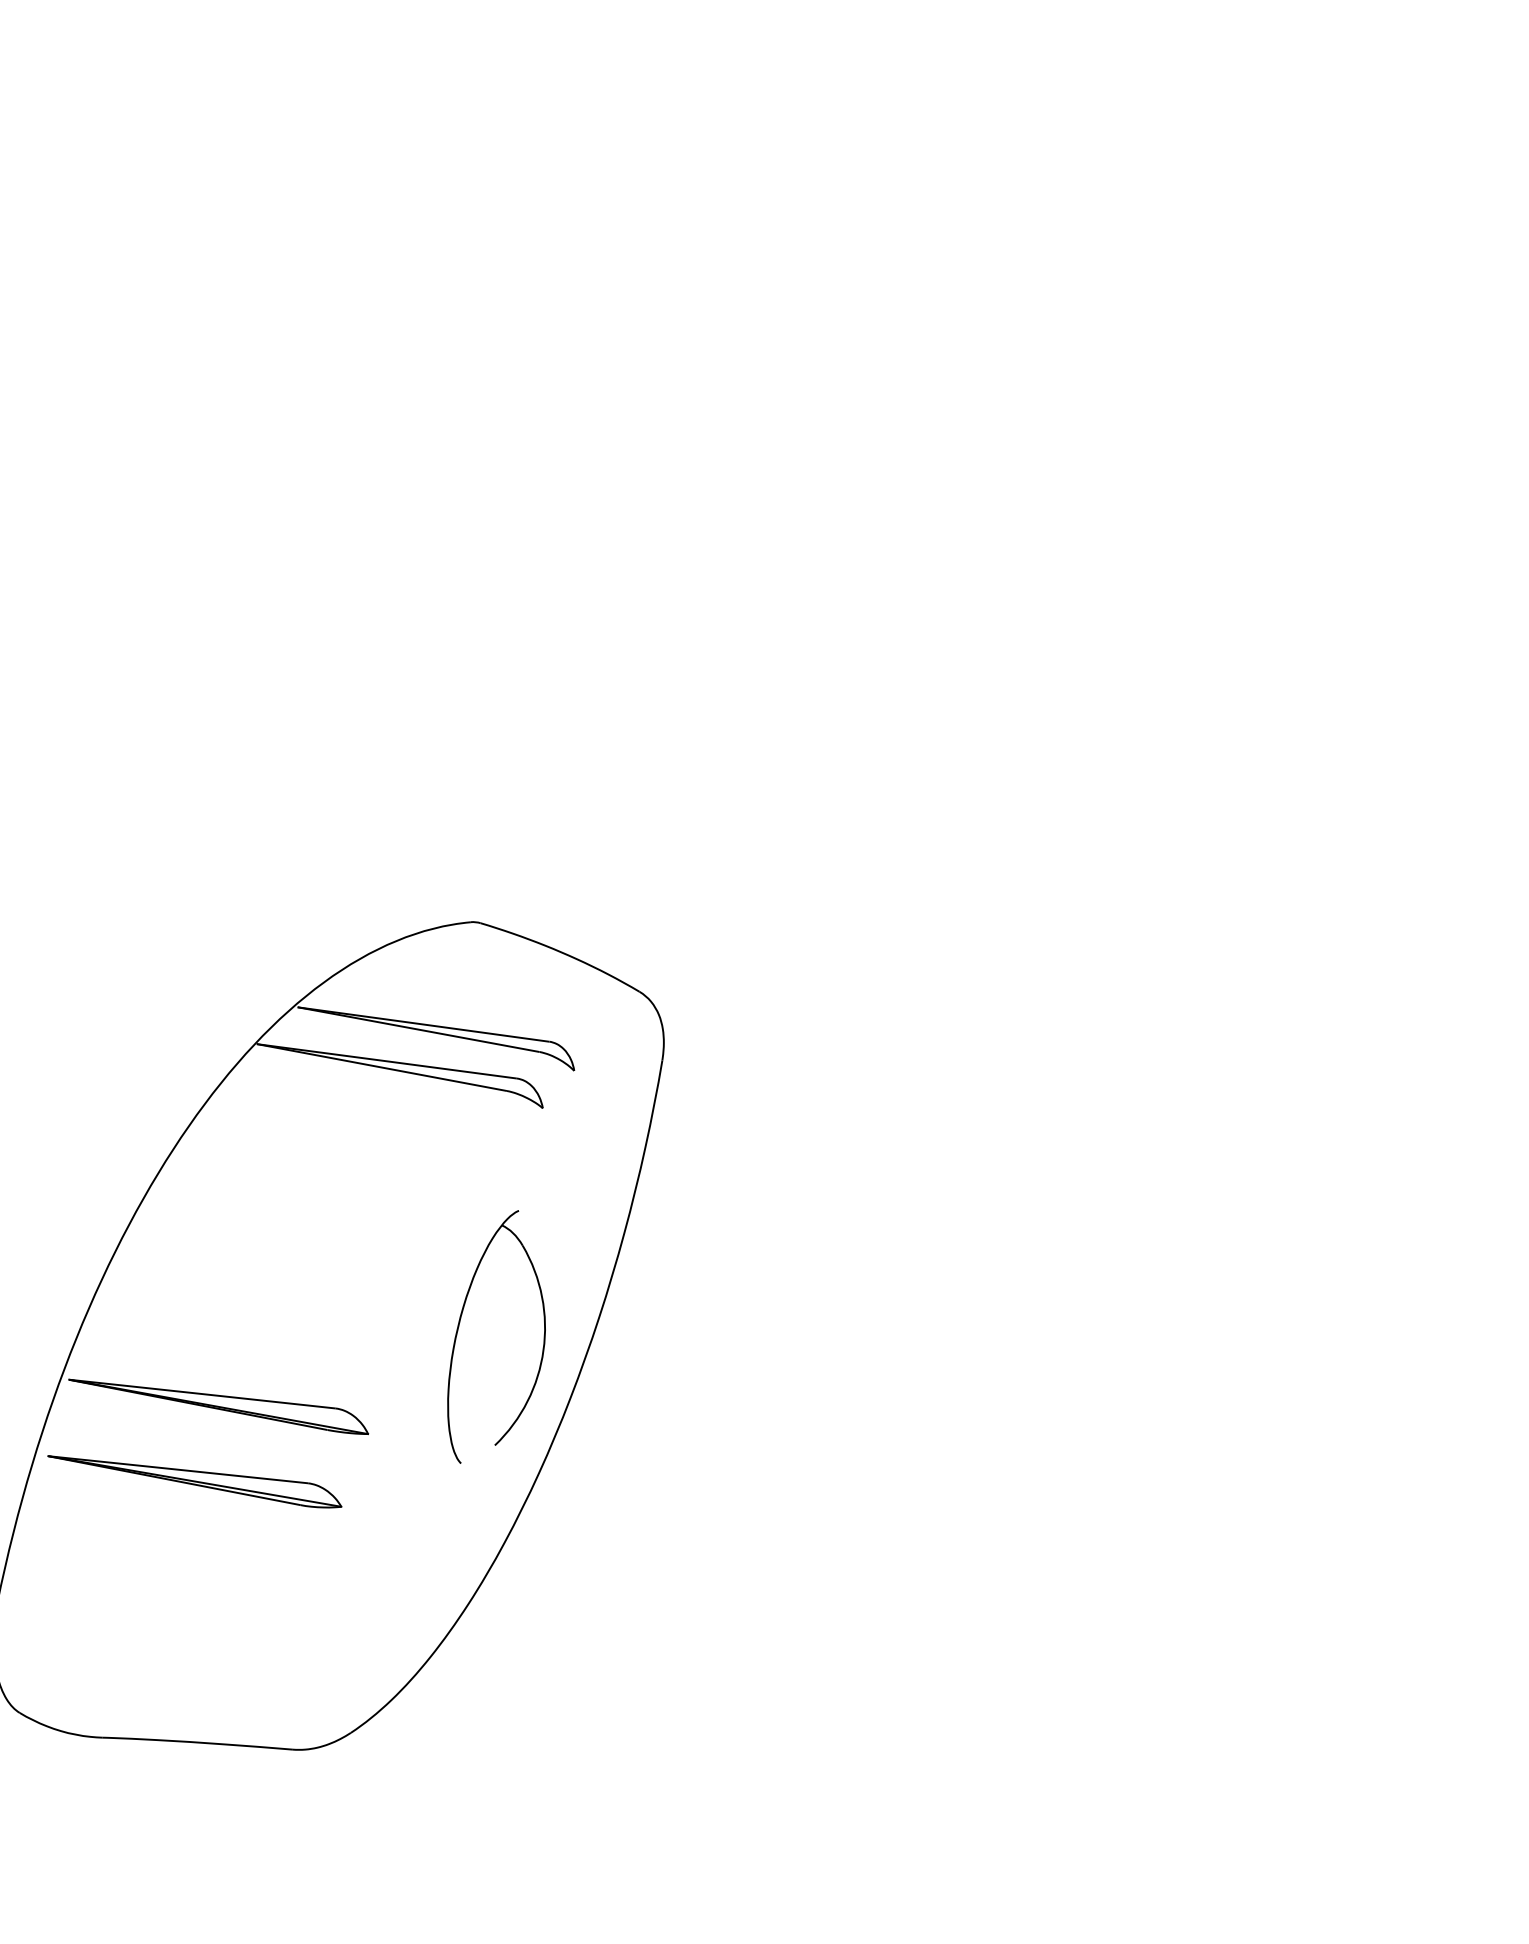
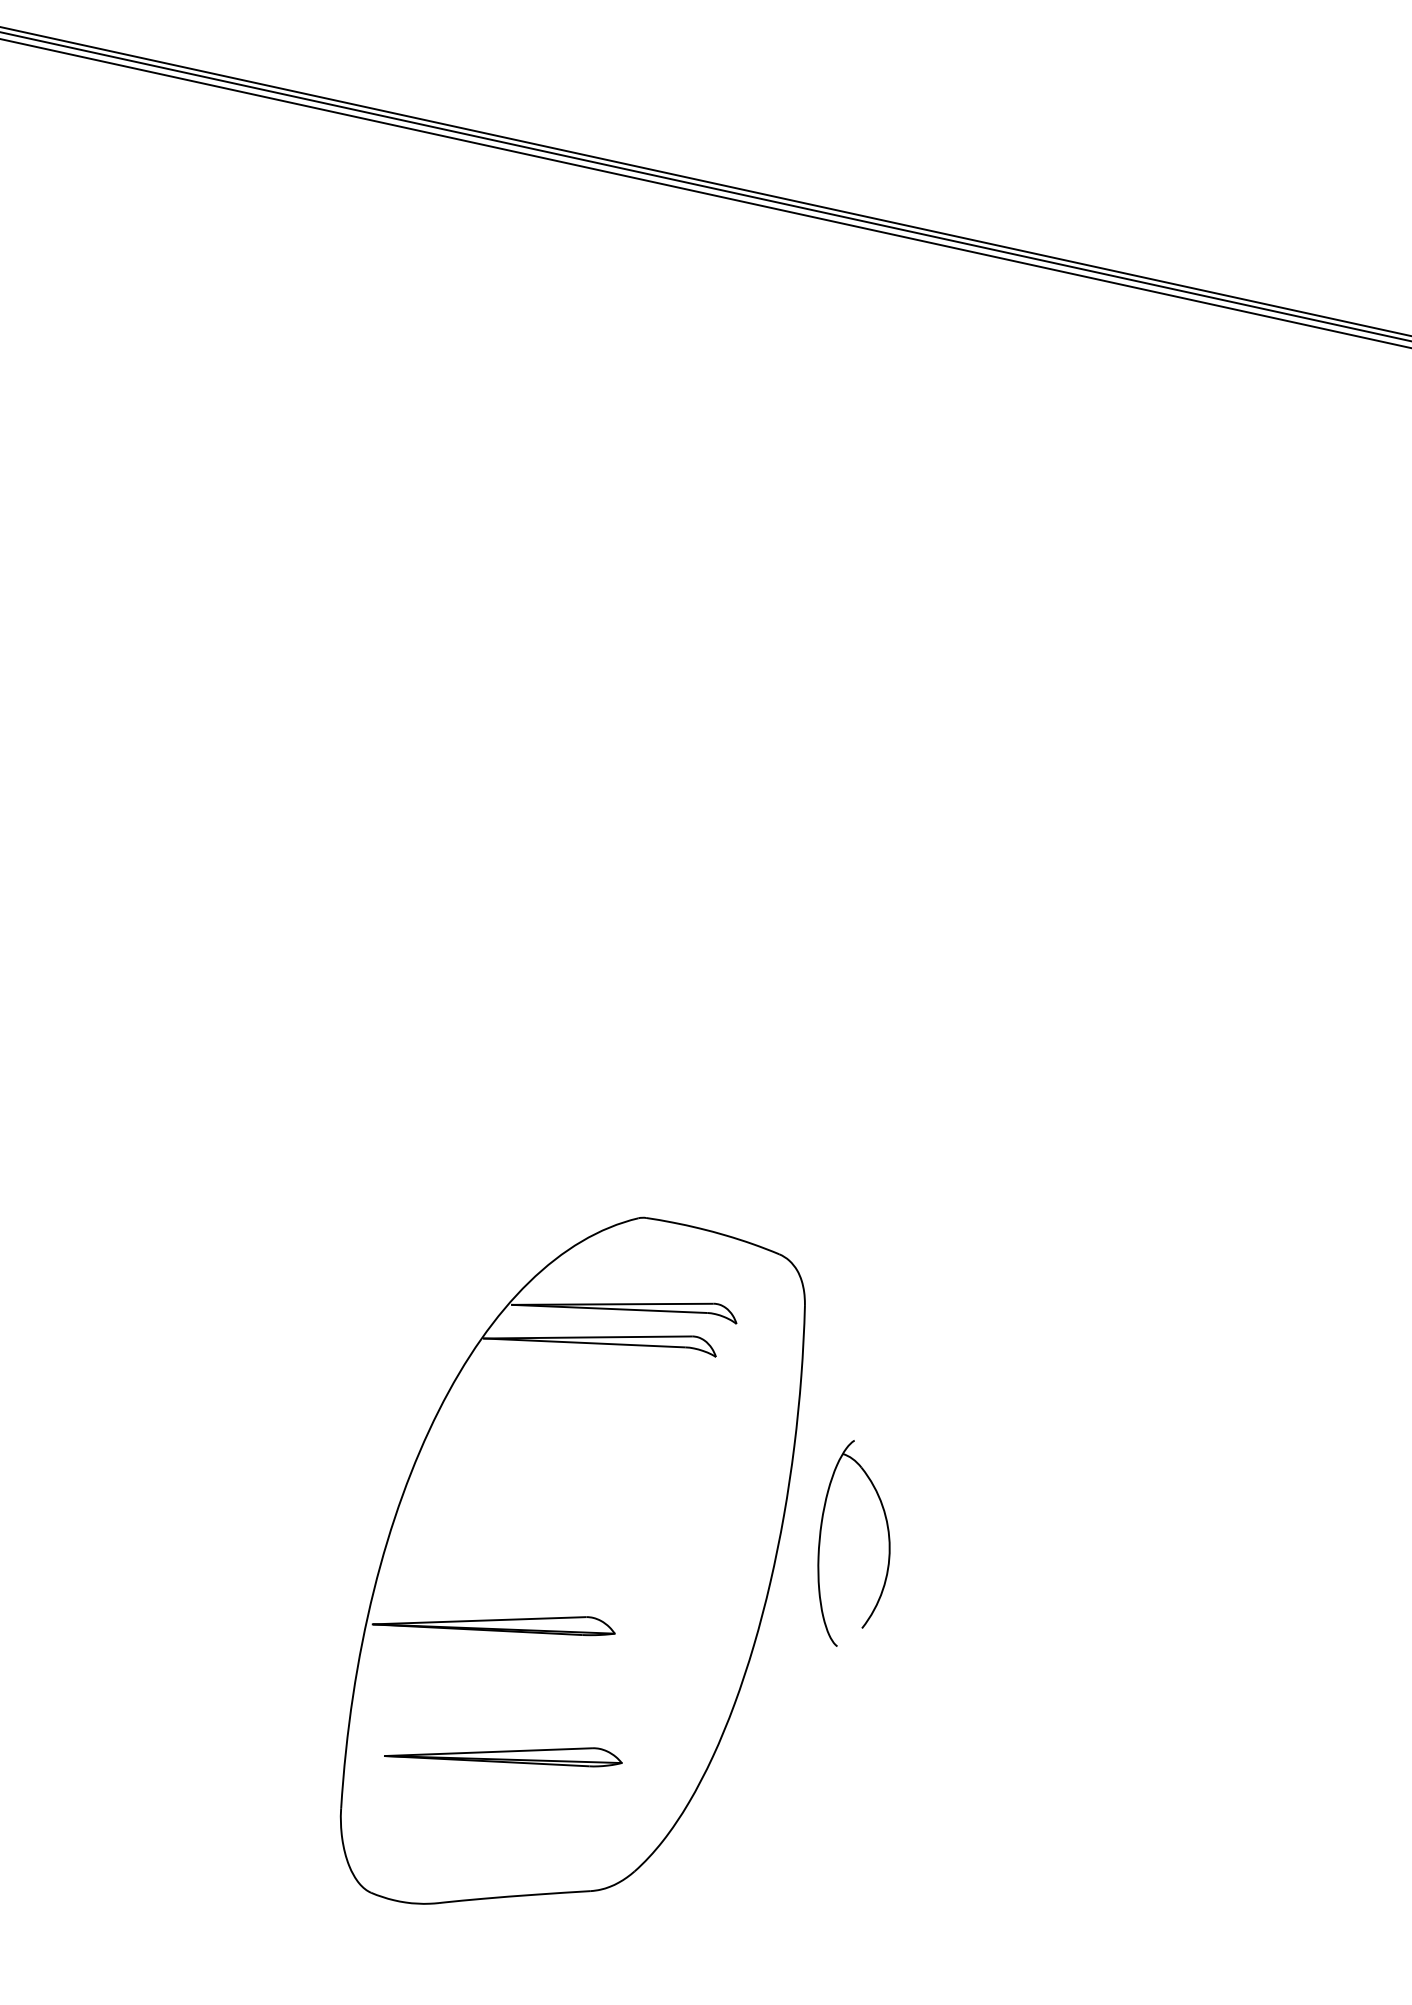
part: (458, 1332) -> (820, 1543), moved
part: (195, 1478) -> (503, 1757), moved

